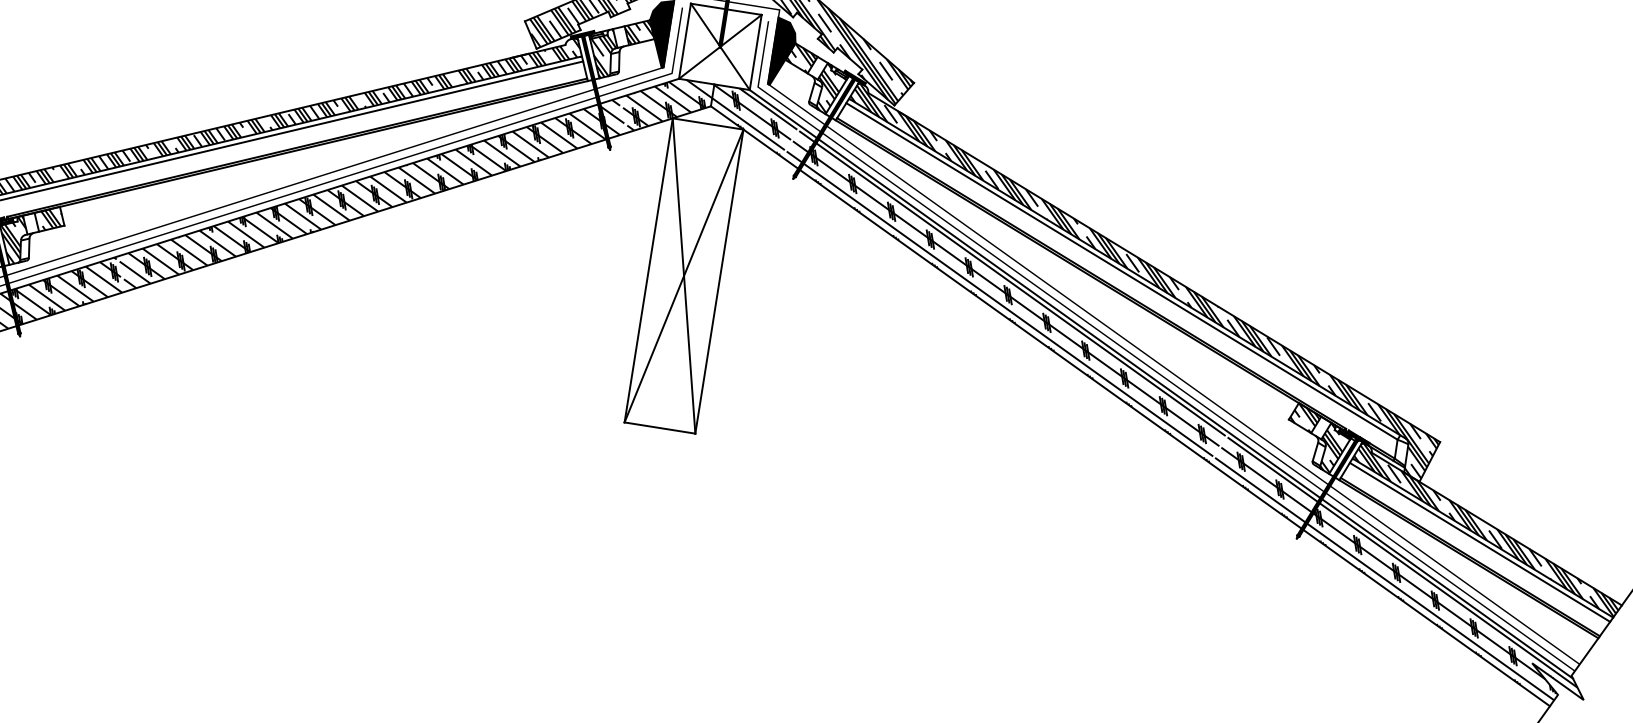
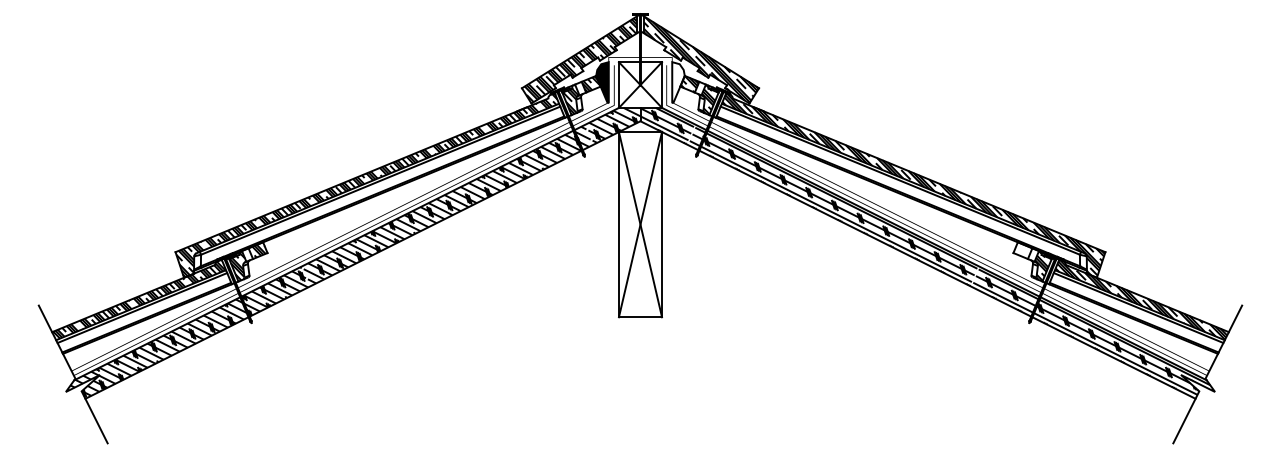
fill: (783, 52) -> (678, 82), removed
hatch: (1304, 417) -> (1022, 250), removed

